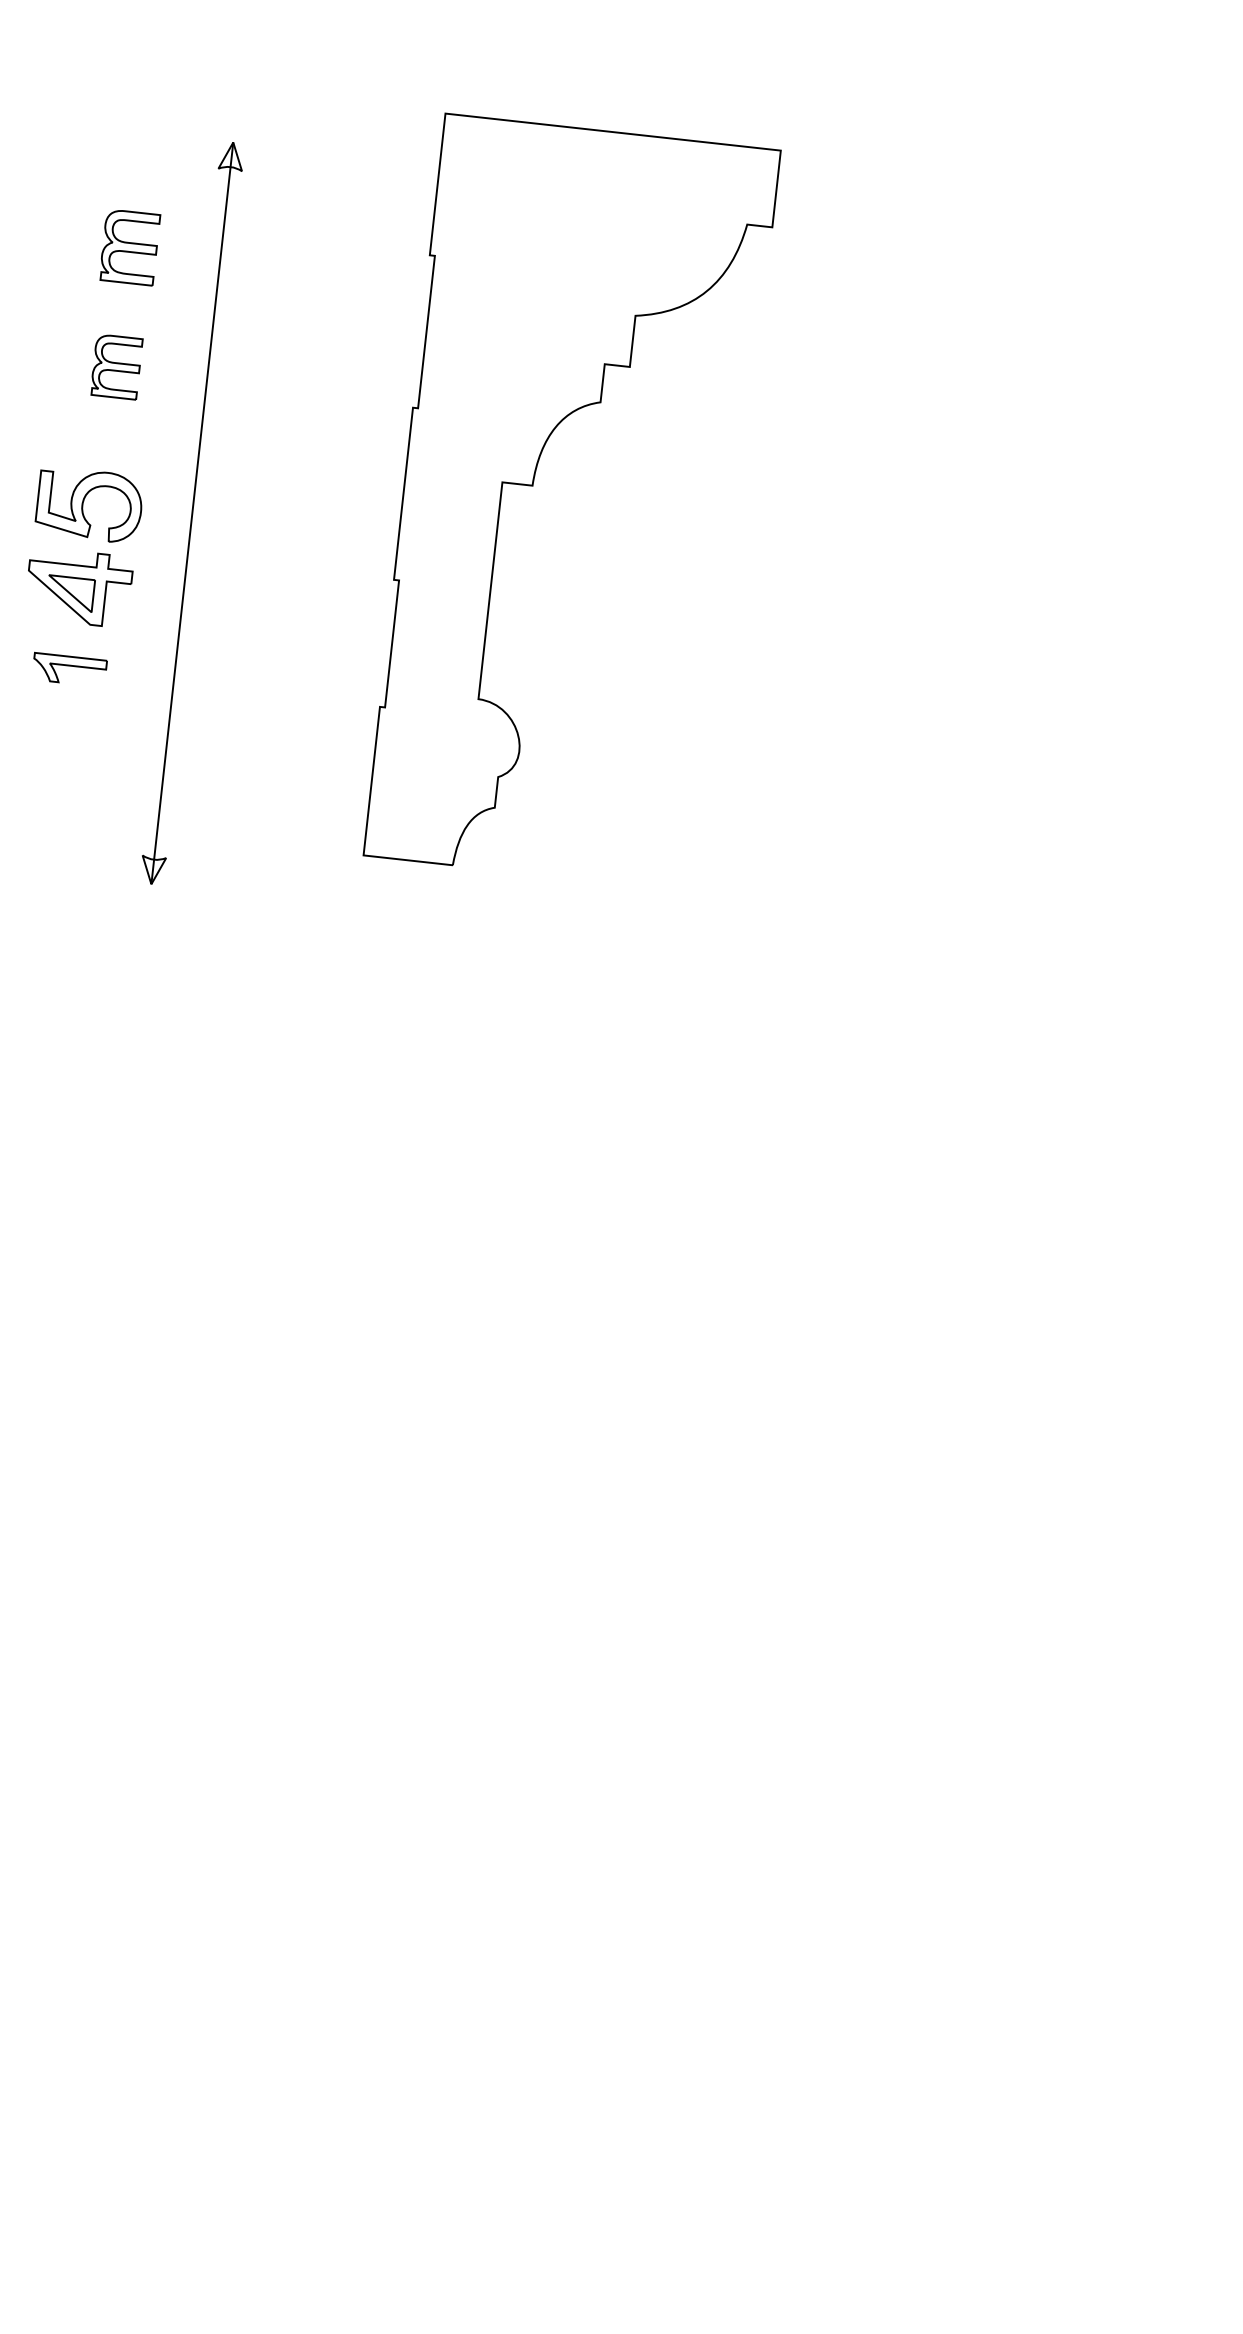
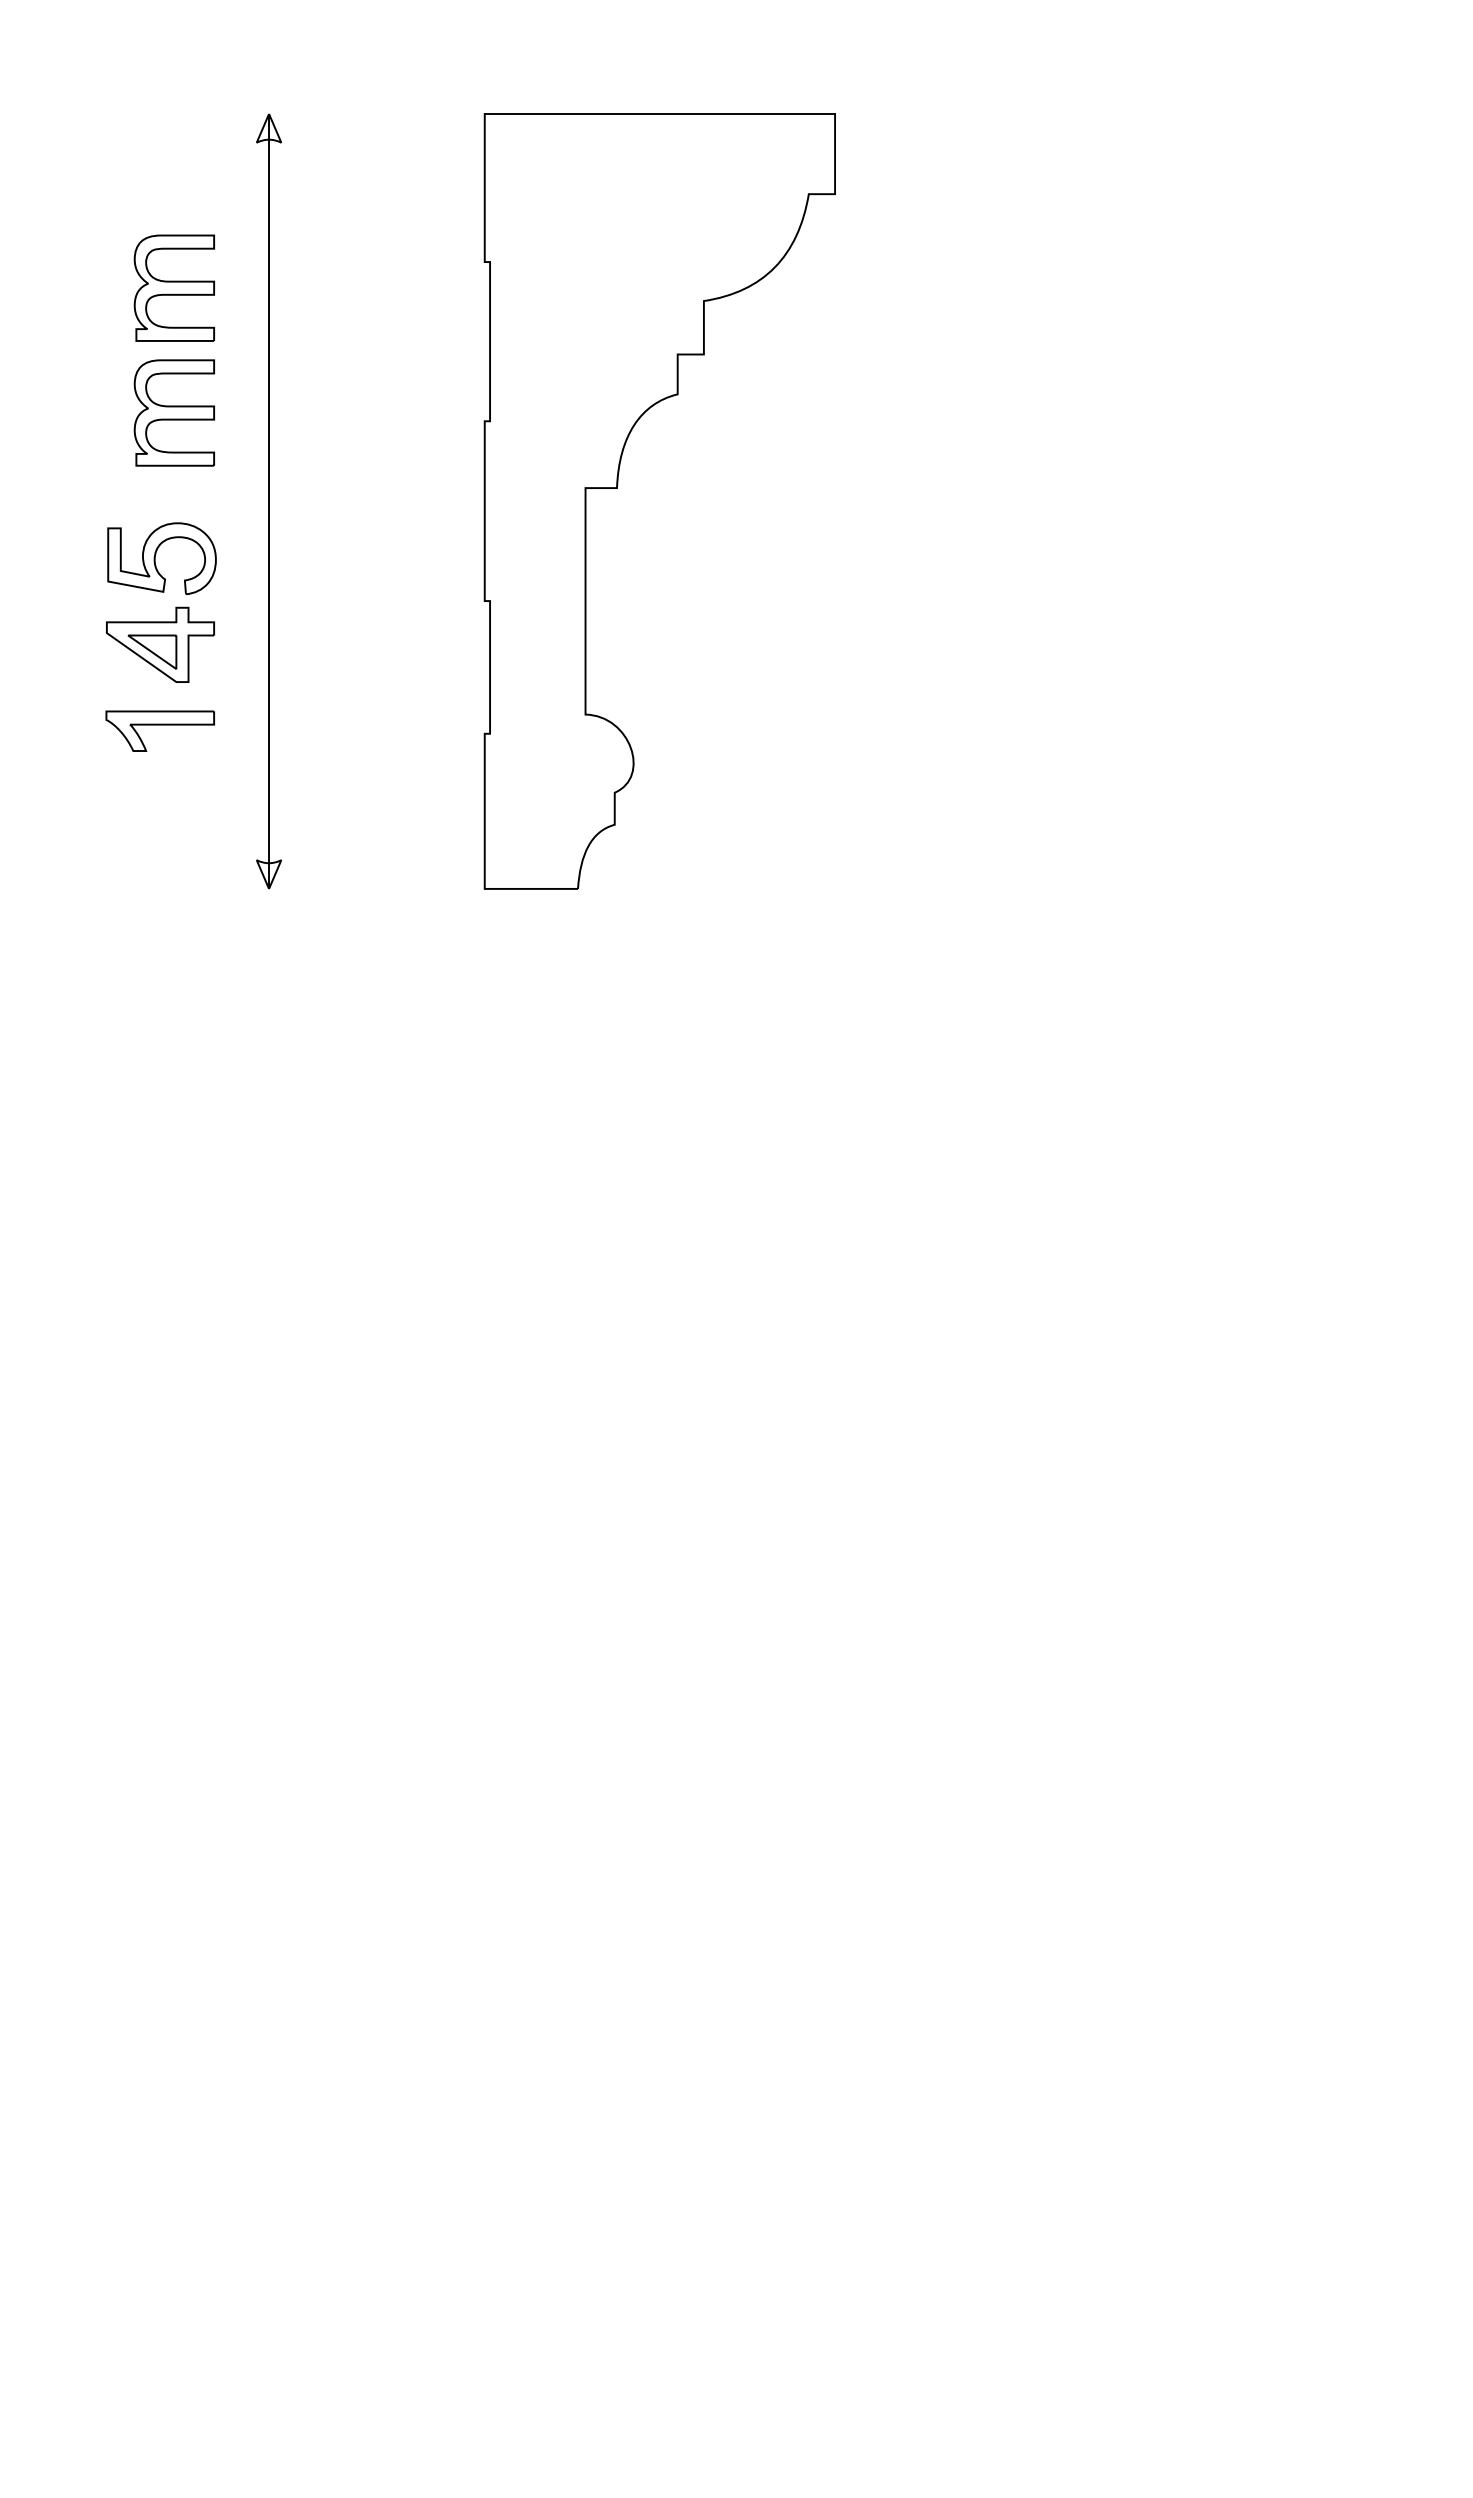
part: (129, 246) -> (173, 287), size x1.43
part: (115, 366) -> (173, 412), size x1.67
part: (191, 513) -> (268, 501), moved
part: (68, 669) -> (159, 730), size x1.43

